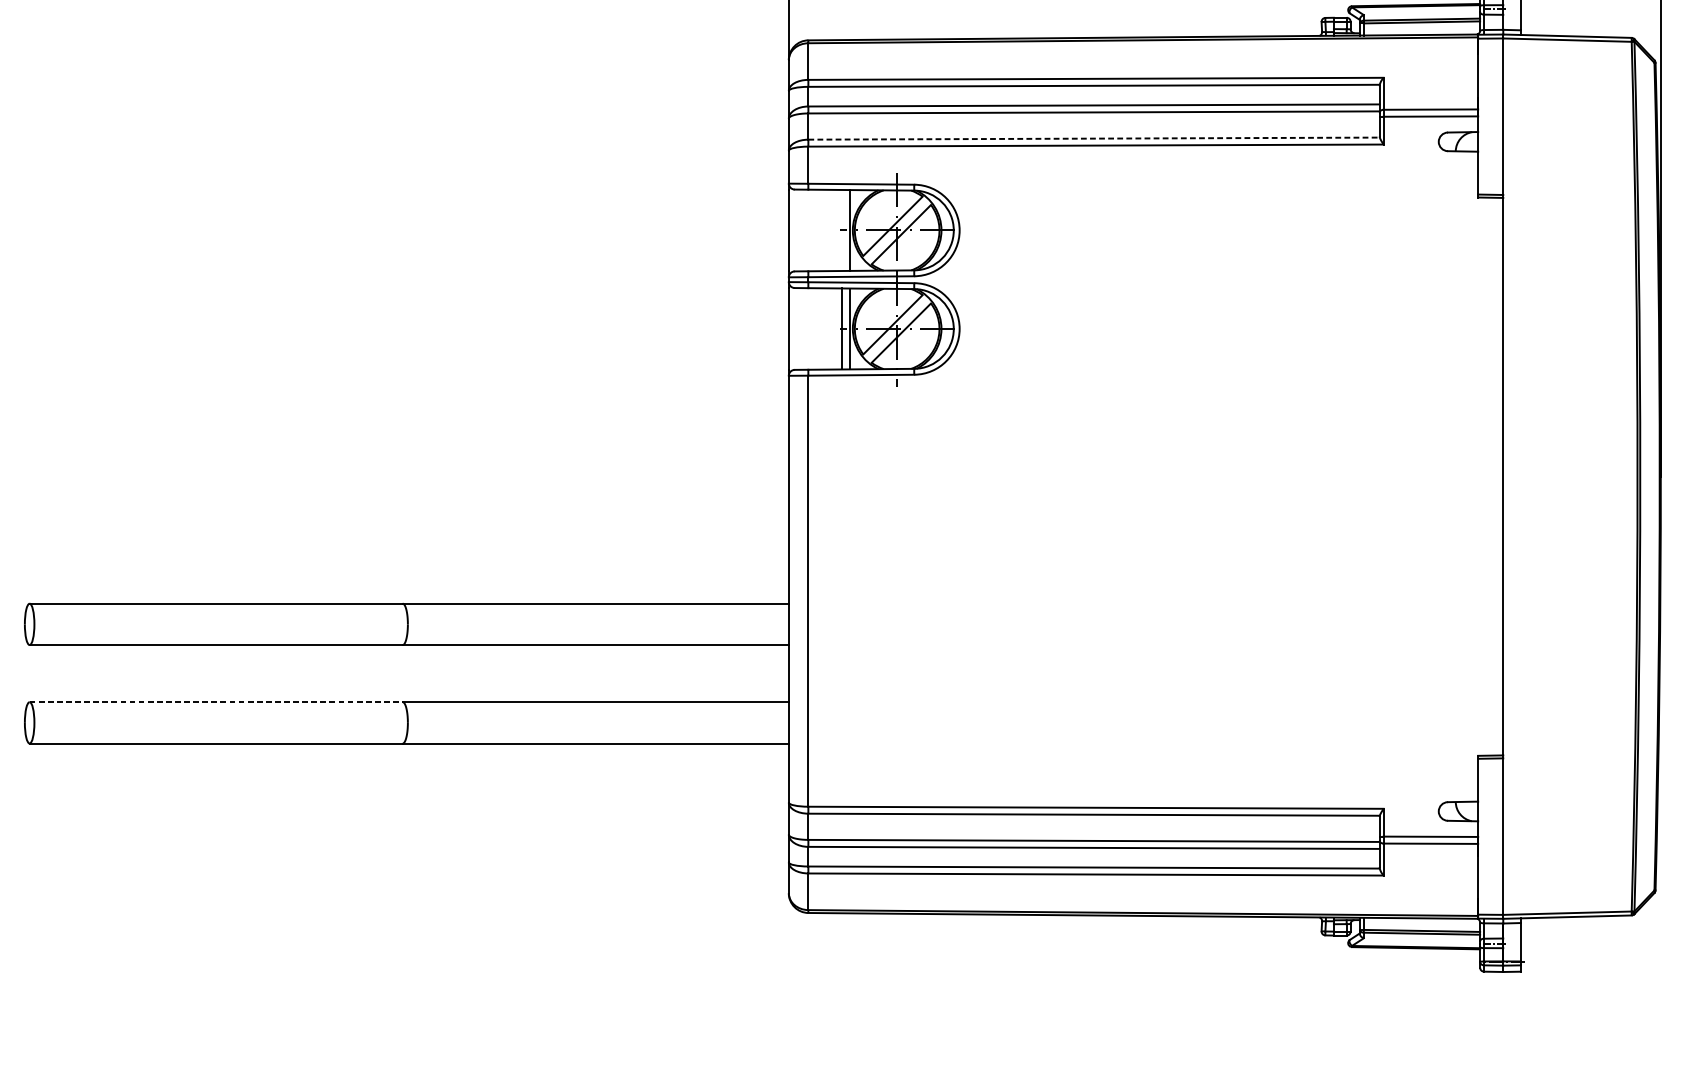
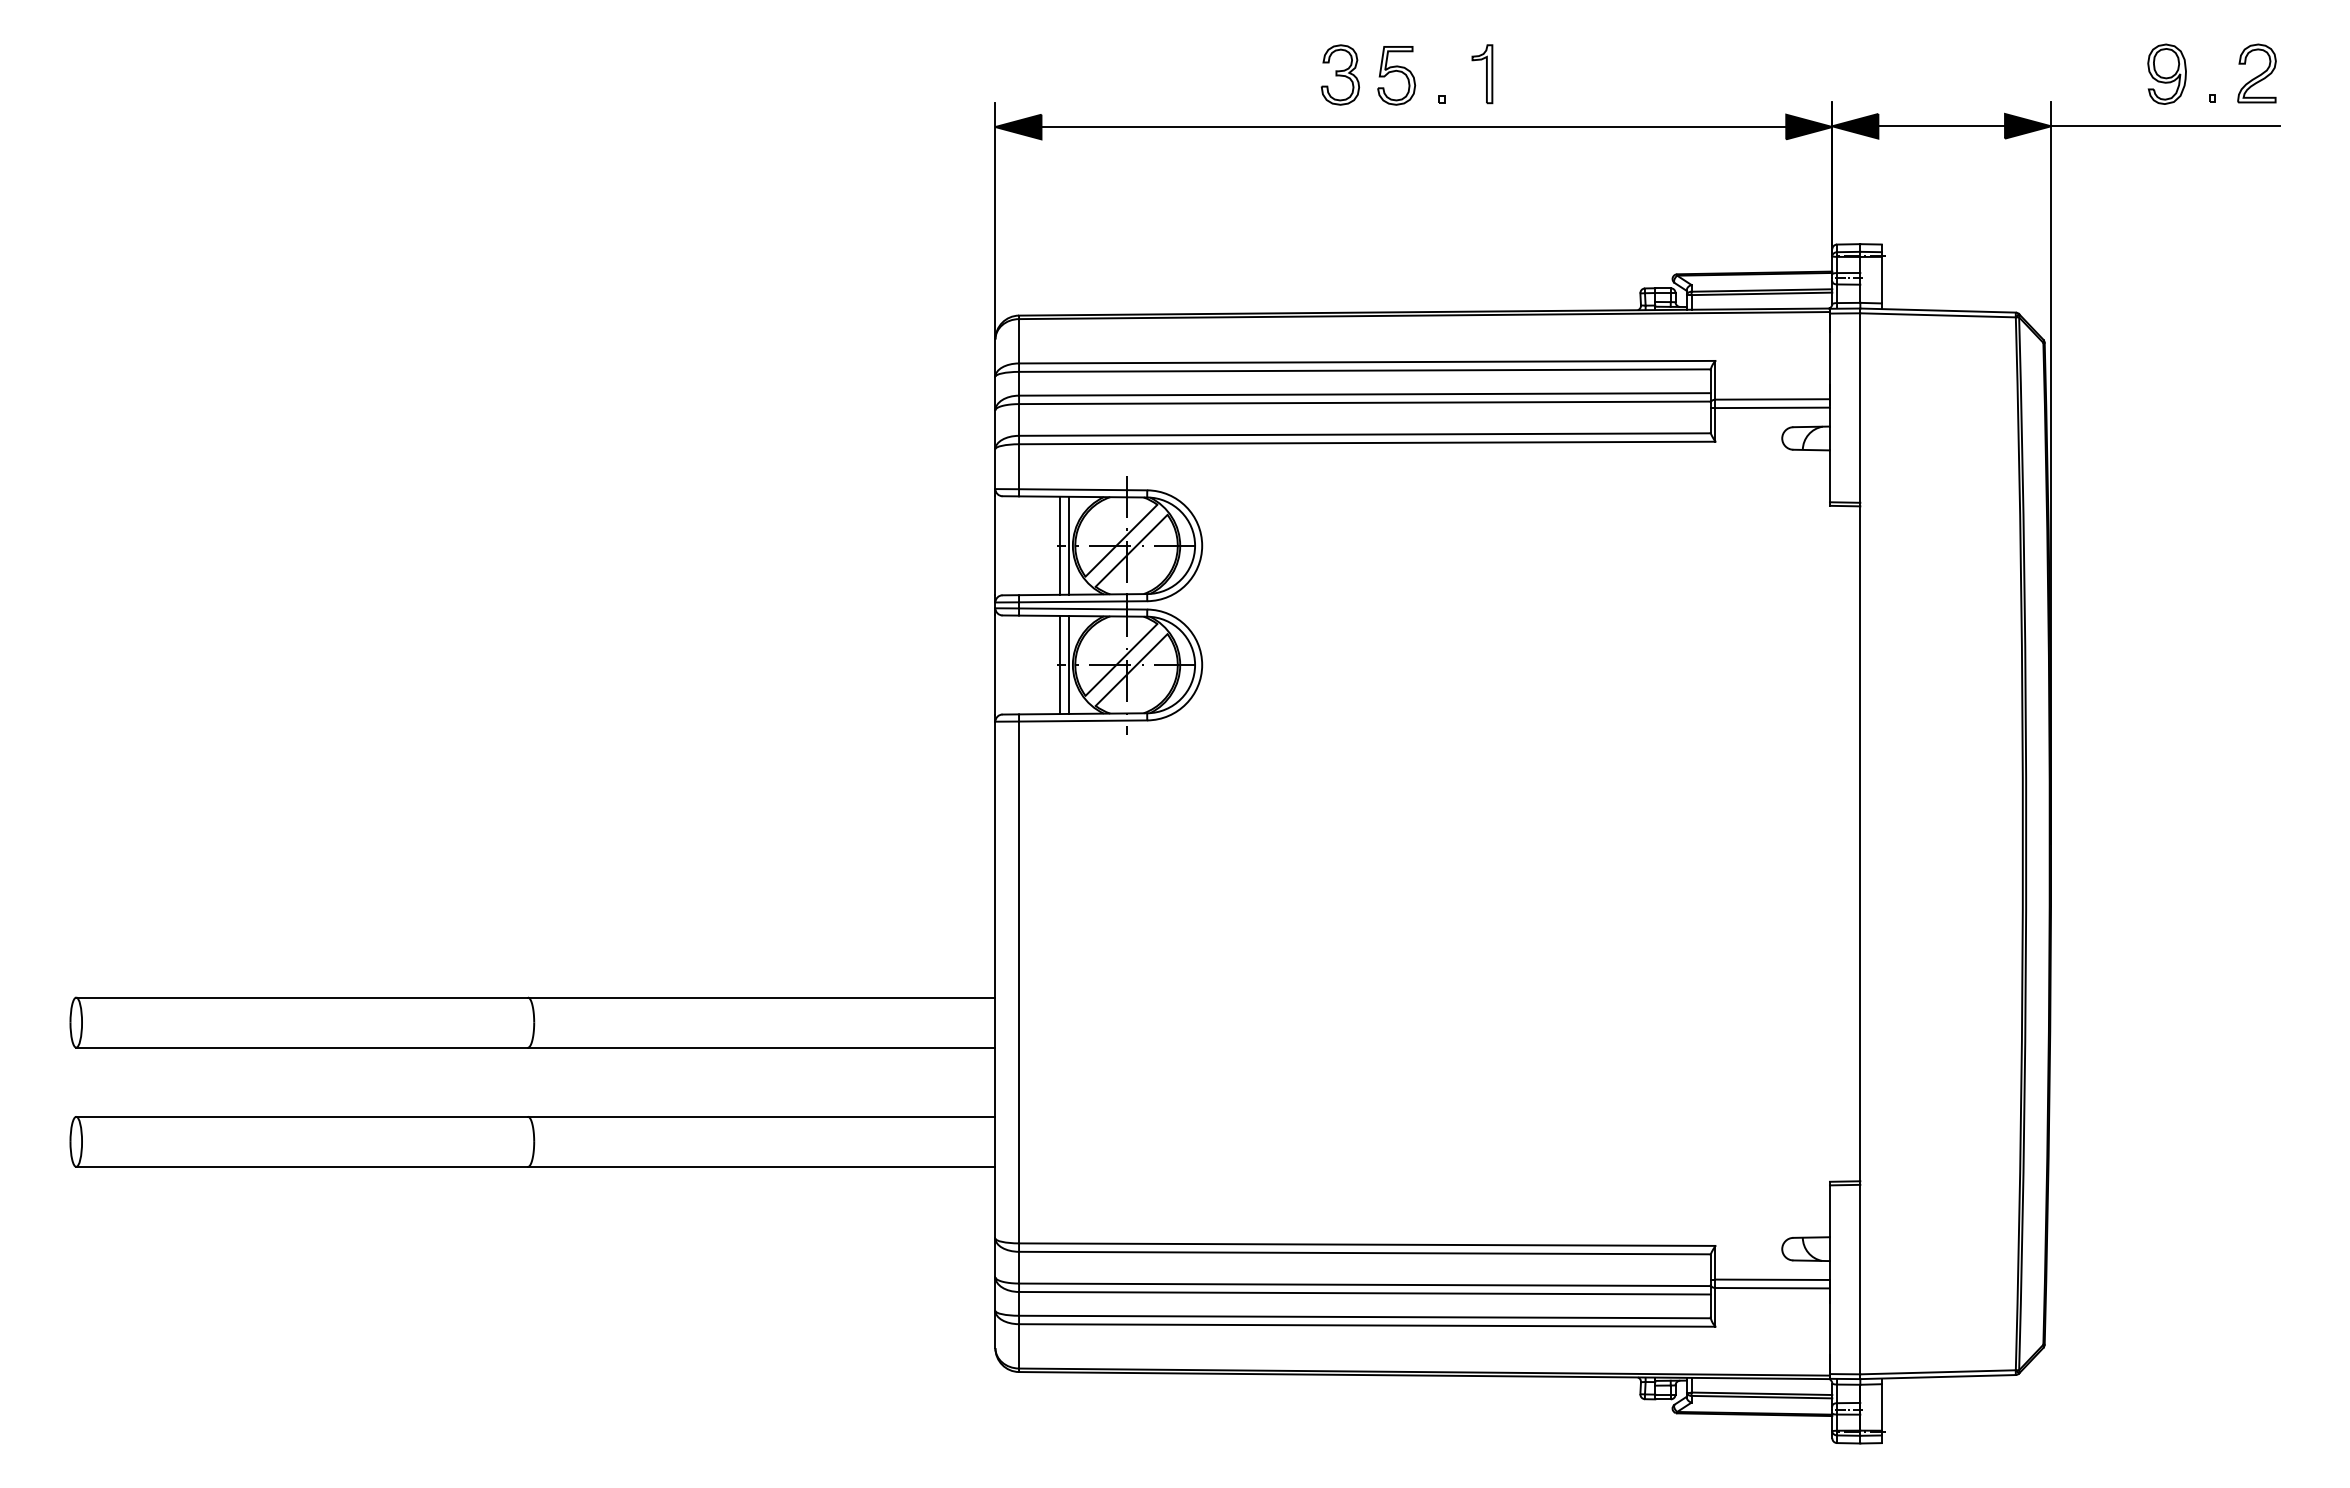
line: (1093, 138) -> (1364, 434), dashed -> solid
line: (841, 230) -> (1059, 545), added
line: (216, 701) -> (302, 1116), dashed -> solid

